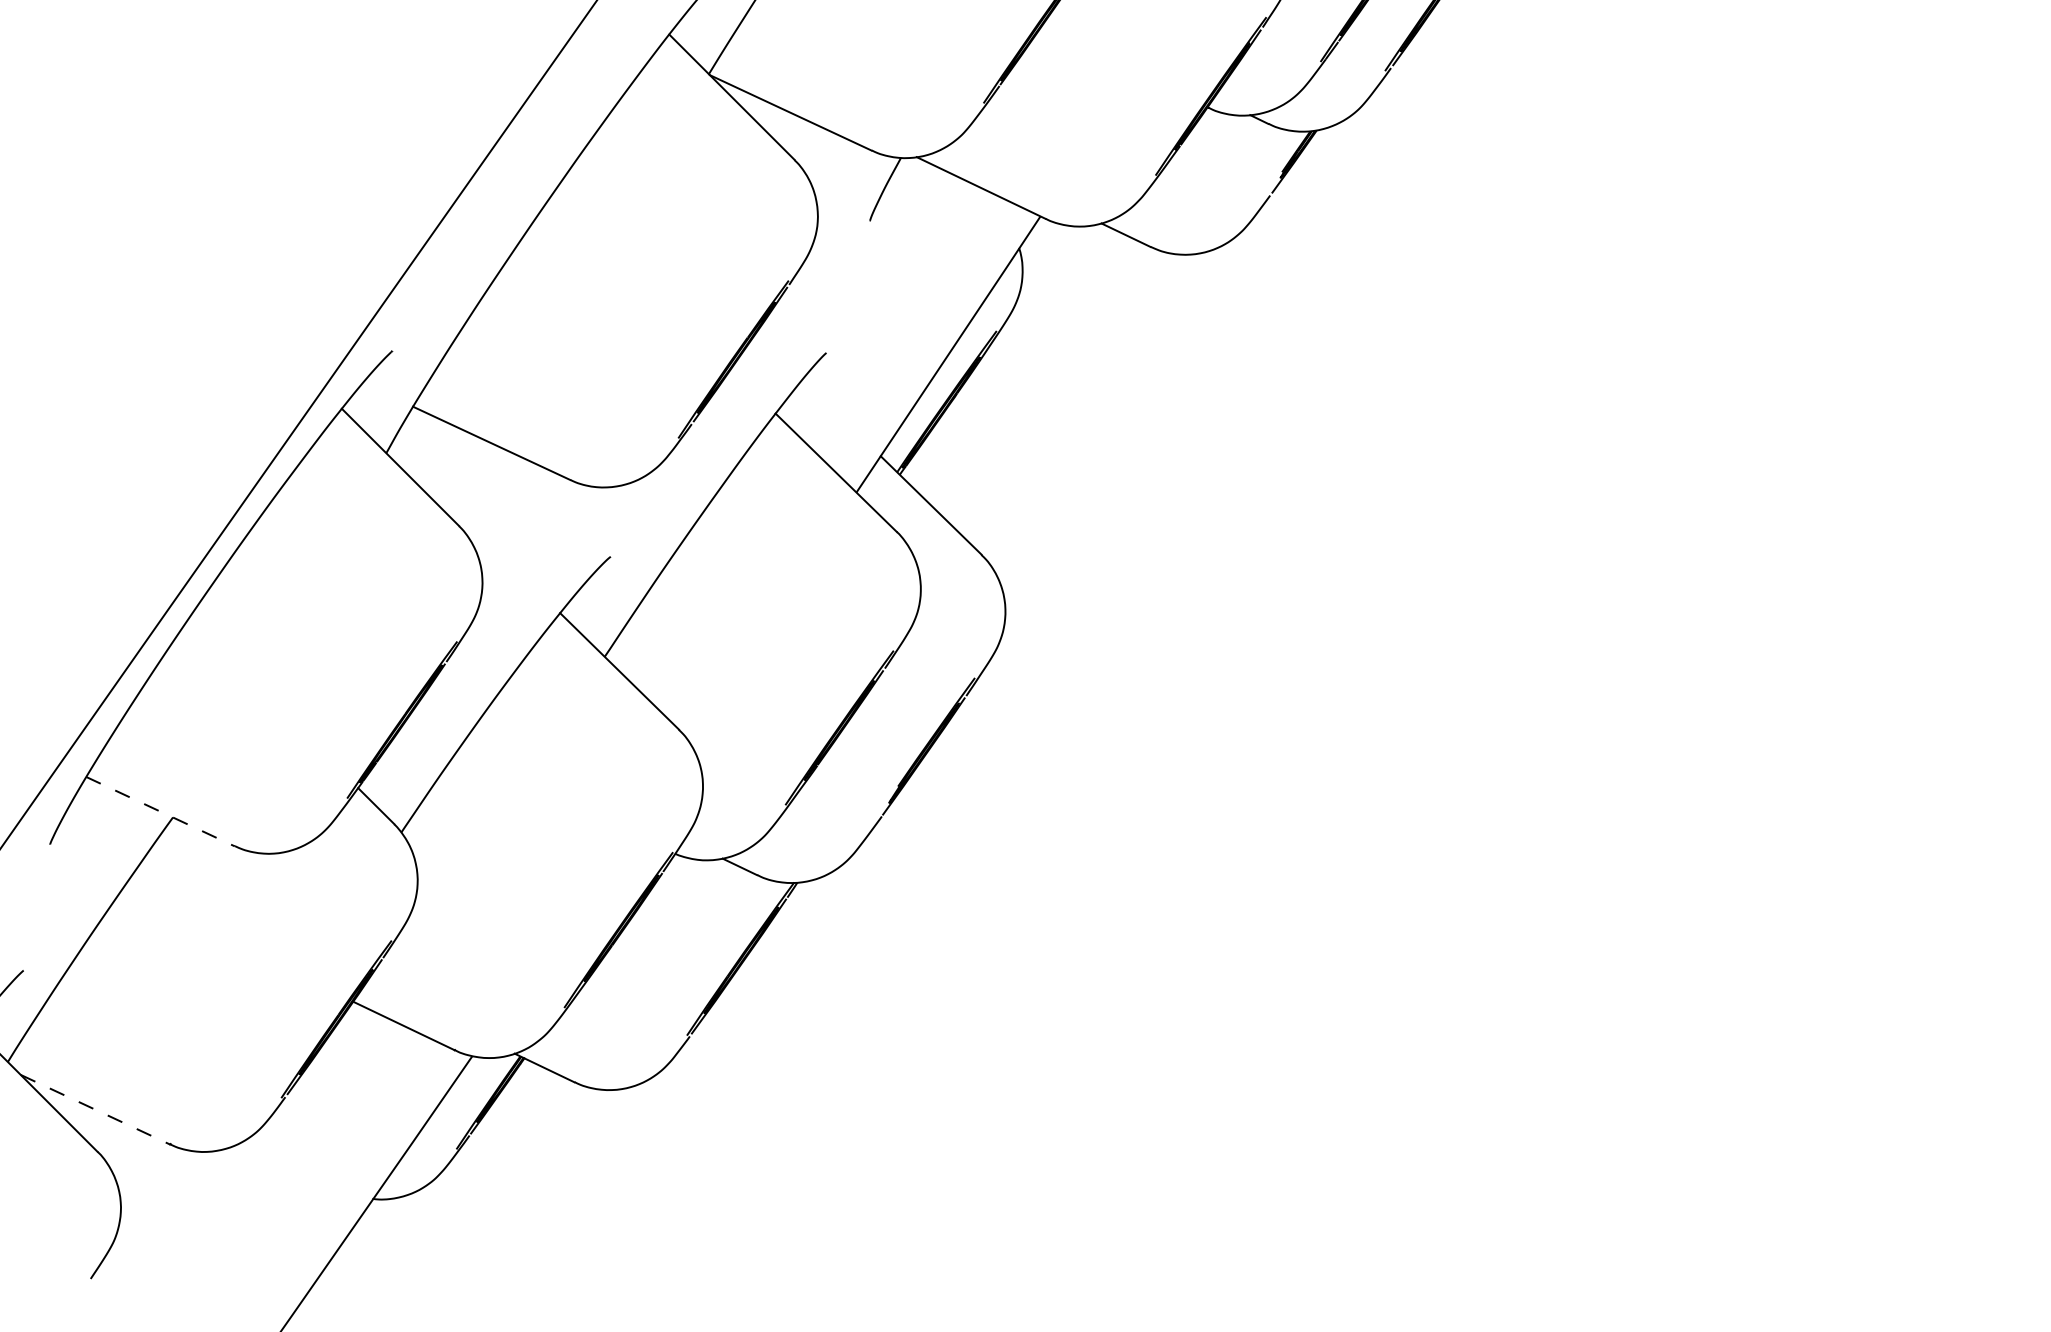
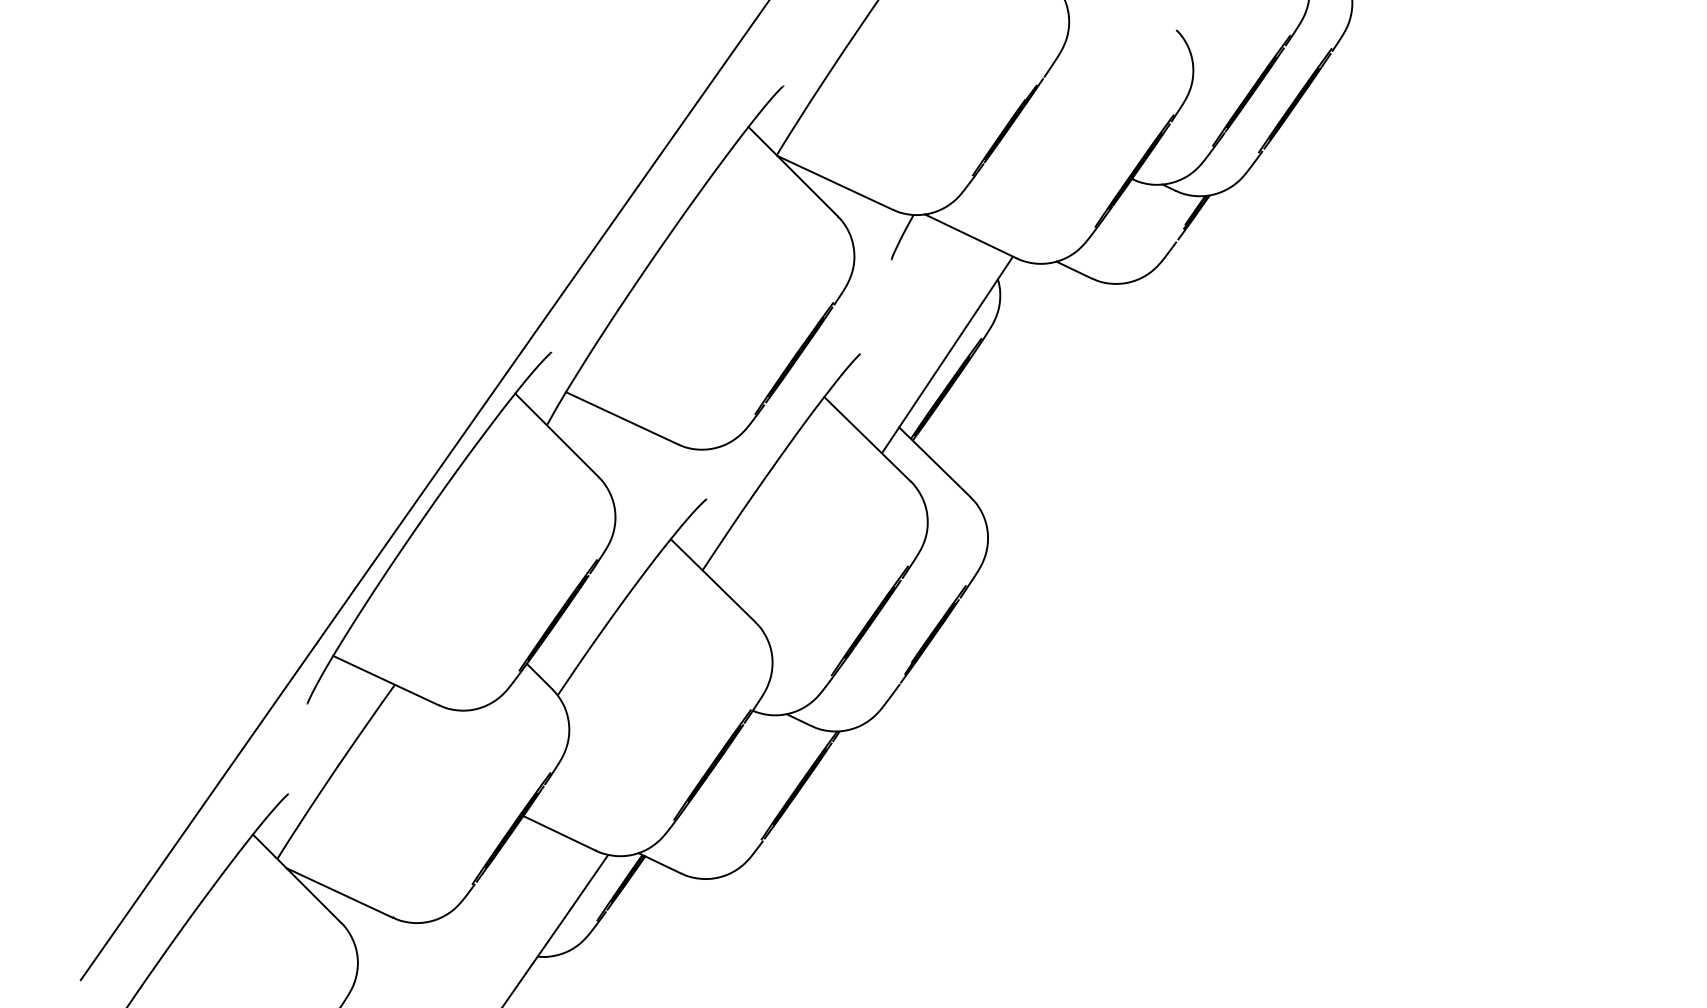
line: (161, 811) -> (386, 680), dashed -> solid
line: (95, 1110) -> (339, 893), dashed -> solid

